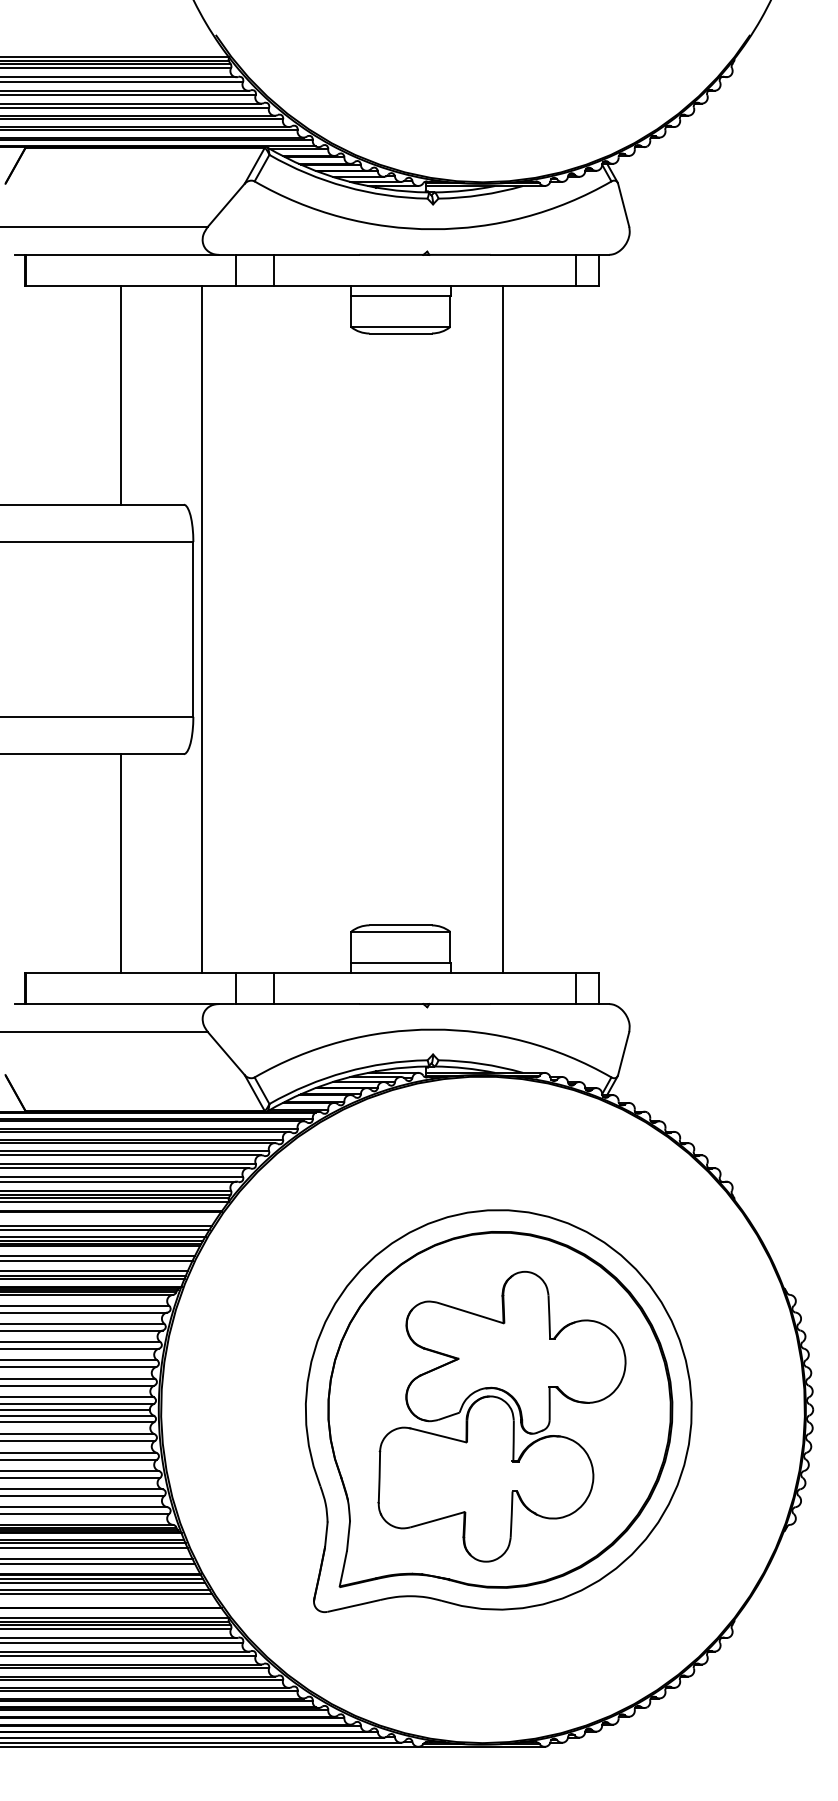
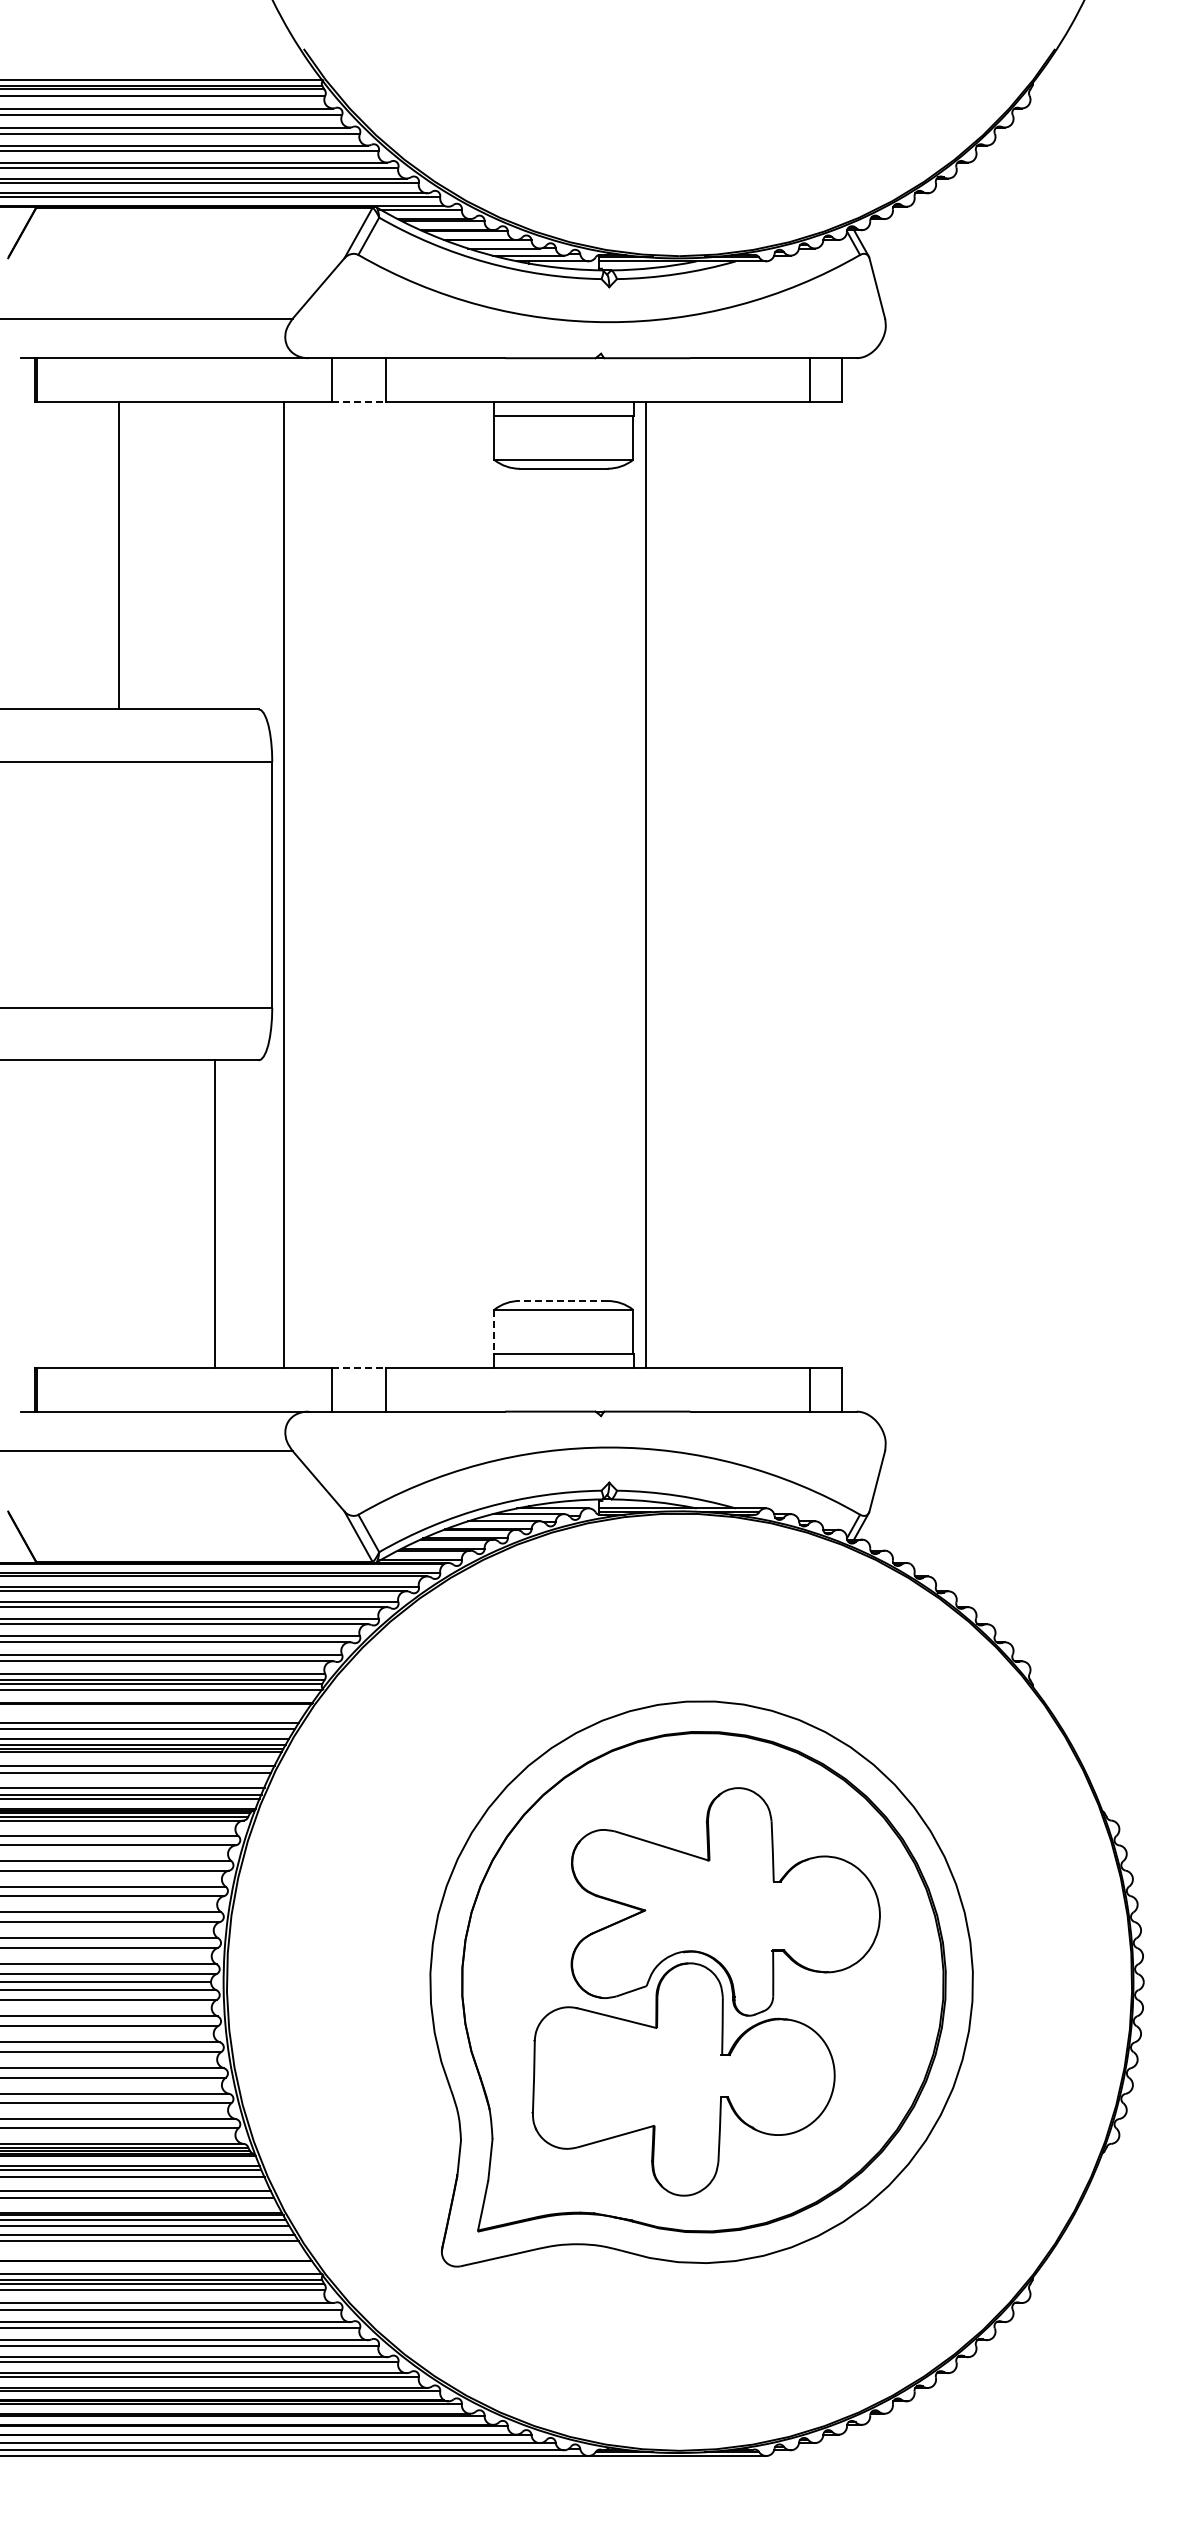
line: (255, 286) -> (359, 402), solid -> dashed
line: (121, 395) -> (119, 555), moved
line: (502, 629) -> (645, 884), moved
line: (121, 863) -> (215, 1213), moved
line: (400, 925) -> (563, 1301), solid -> dashed
line: (351, 947) -> (494, 1331), solid -> dashed
line: (255, 972) -> (359, 1367), solid -> dashed

